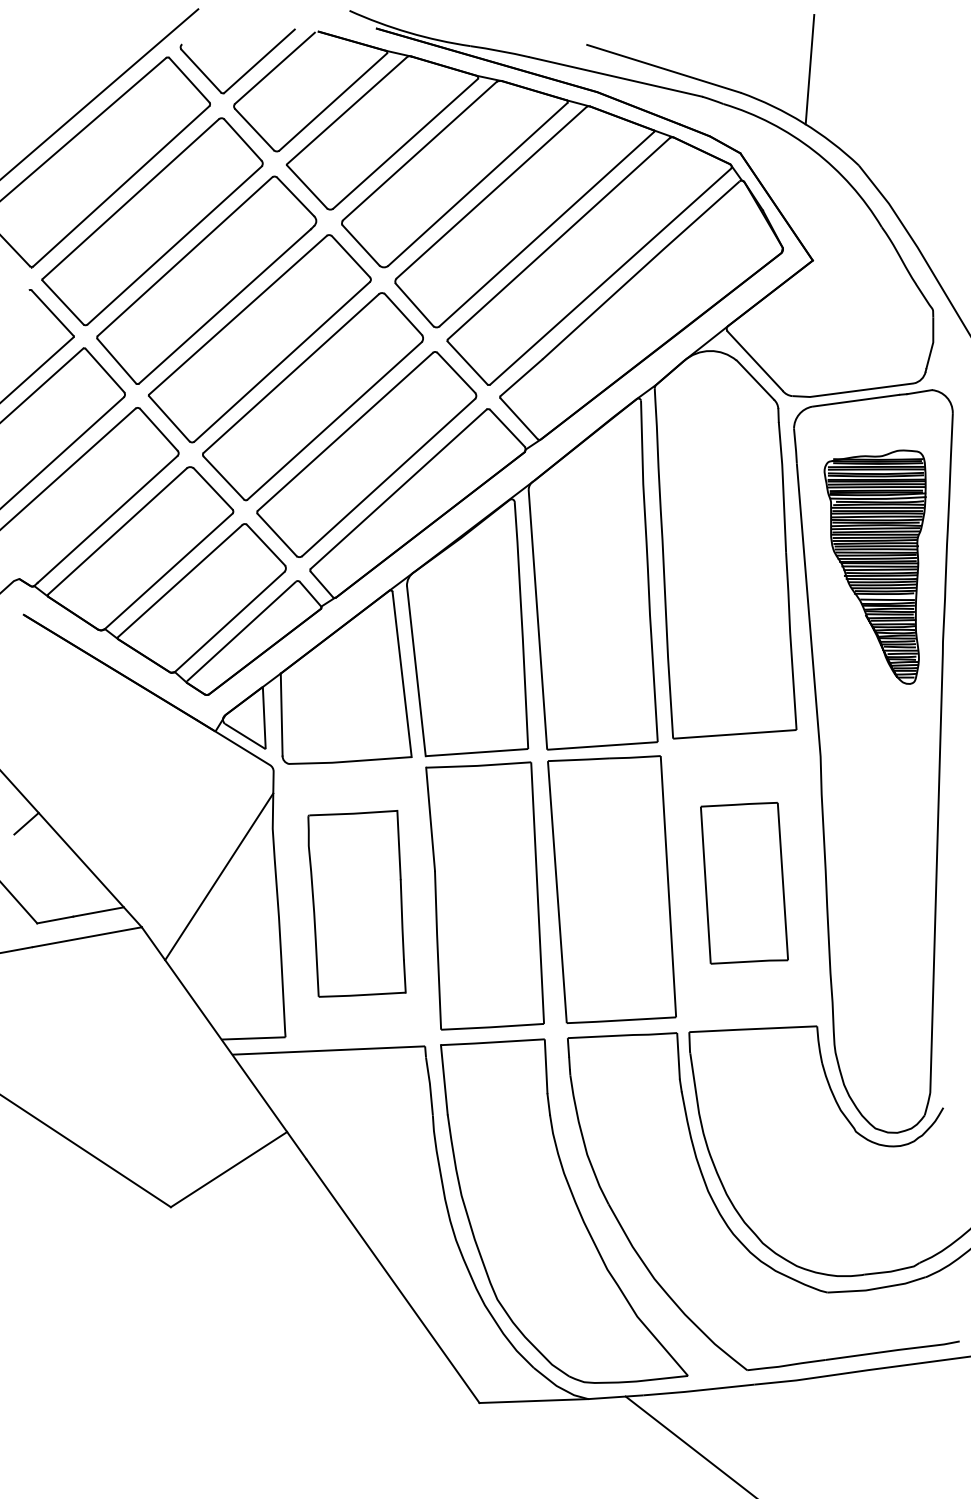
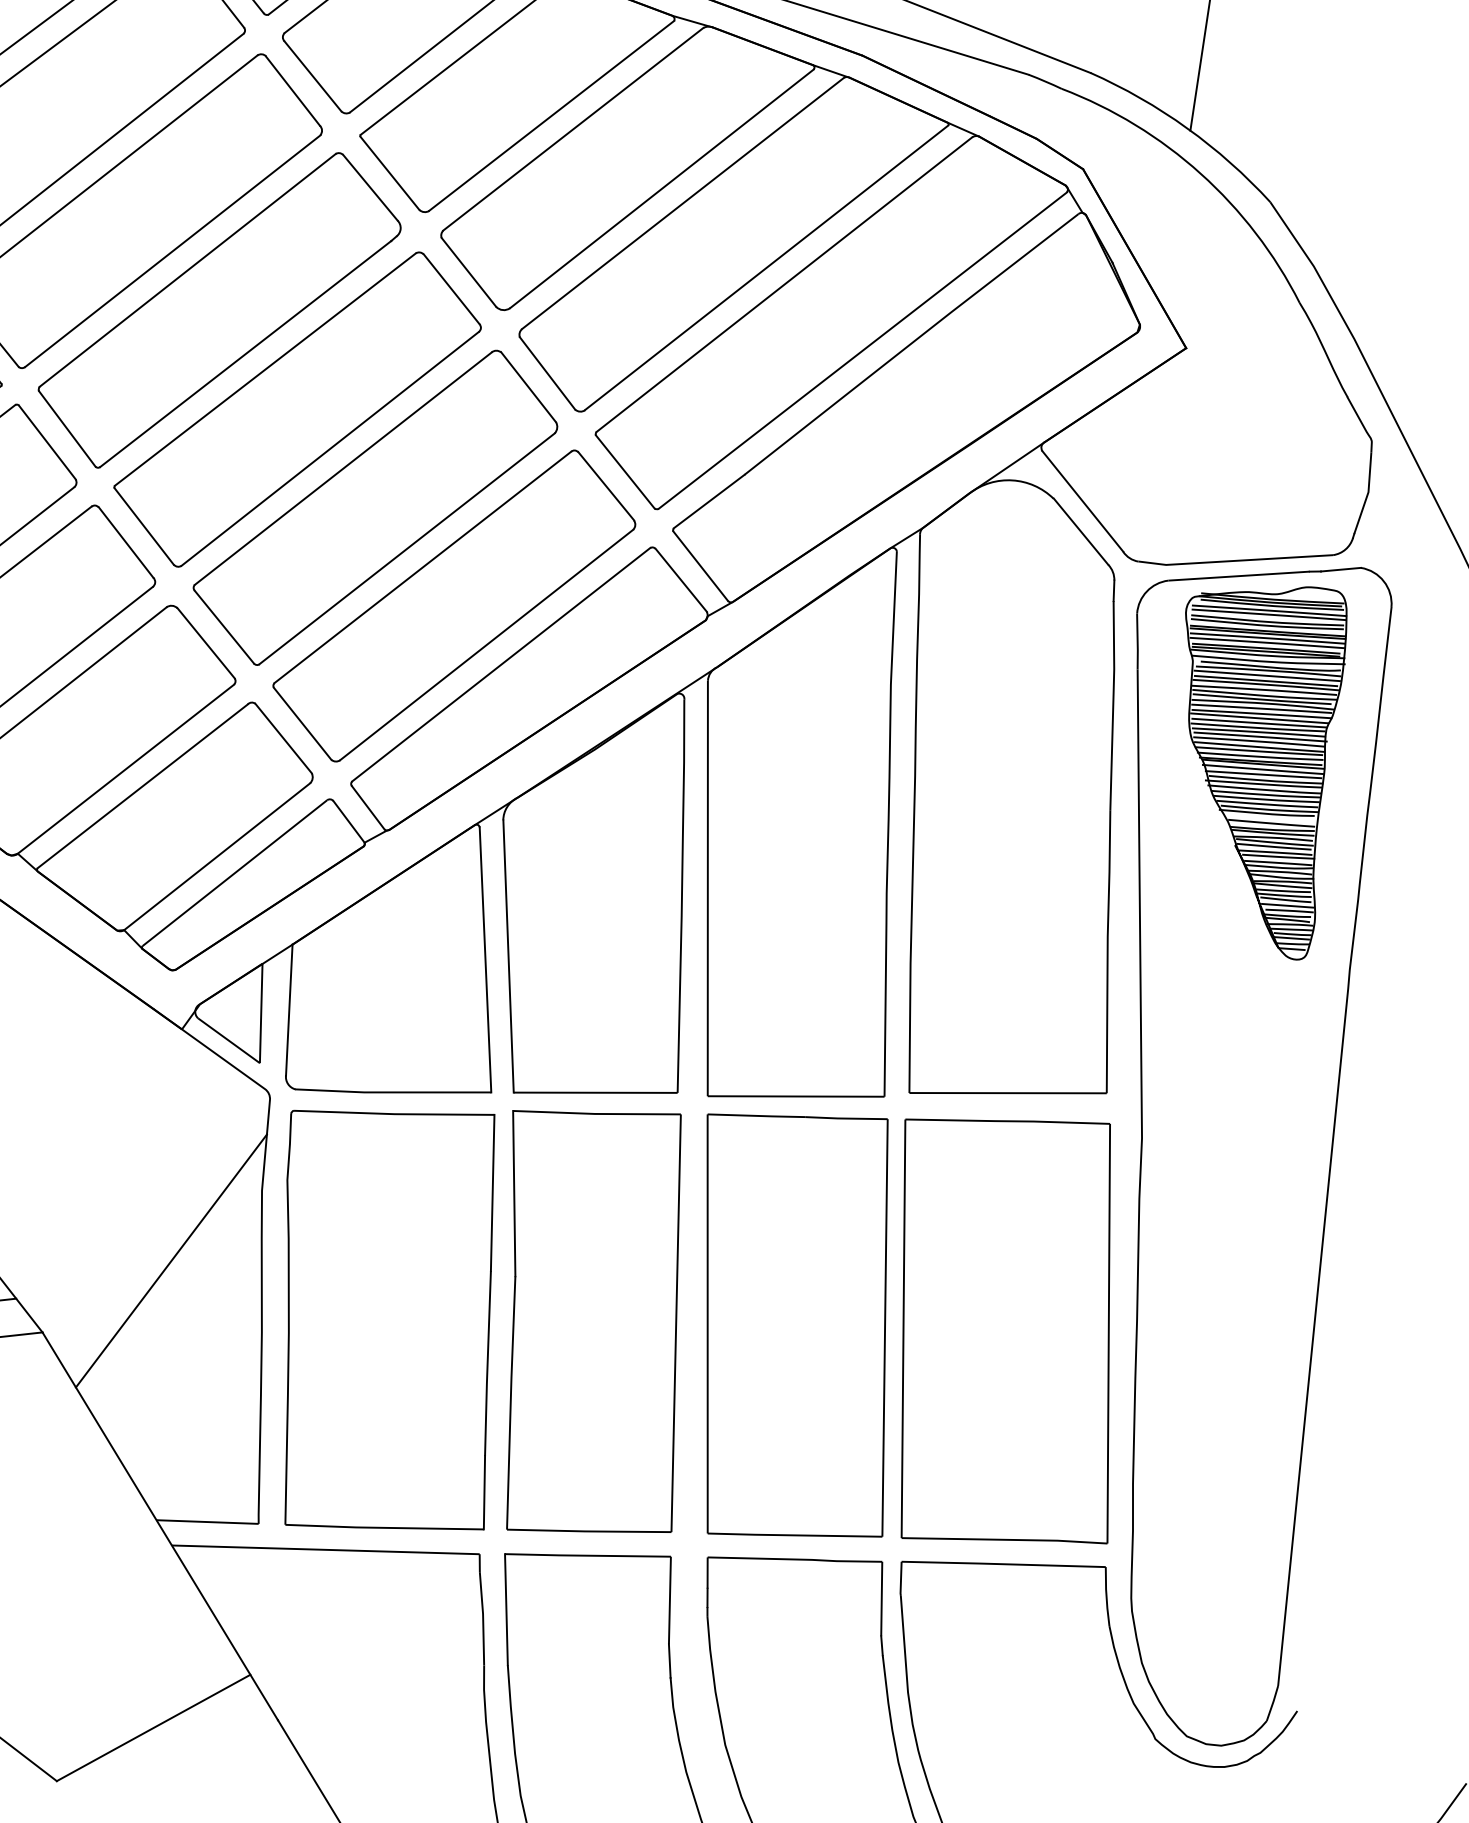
part: (874, 566) -> (1254, 768), moved
part: (744, 883) -> (1006, 1331), size x1.67
part: (356, 903) -> (386, 1319), size x1.43

